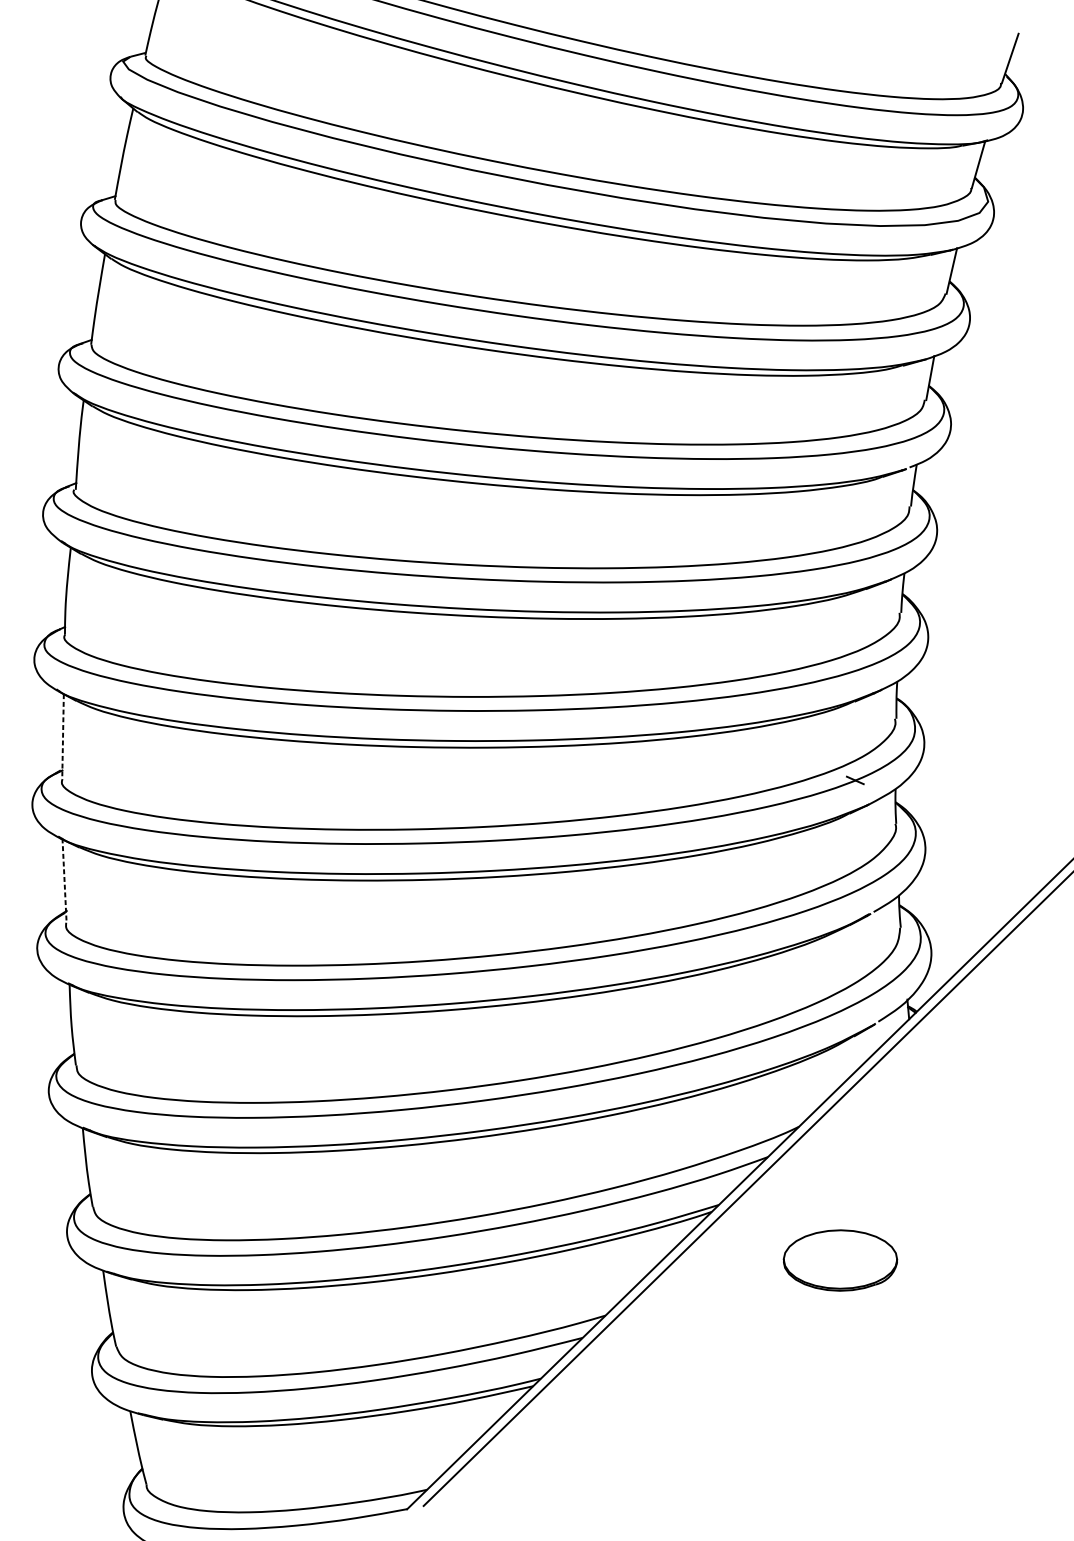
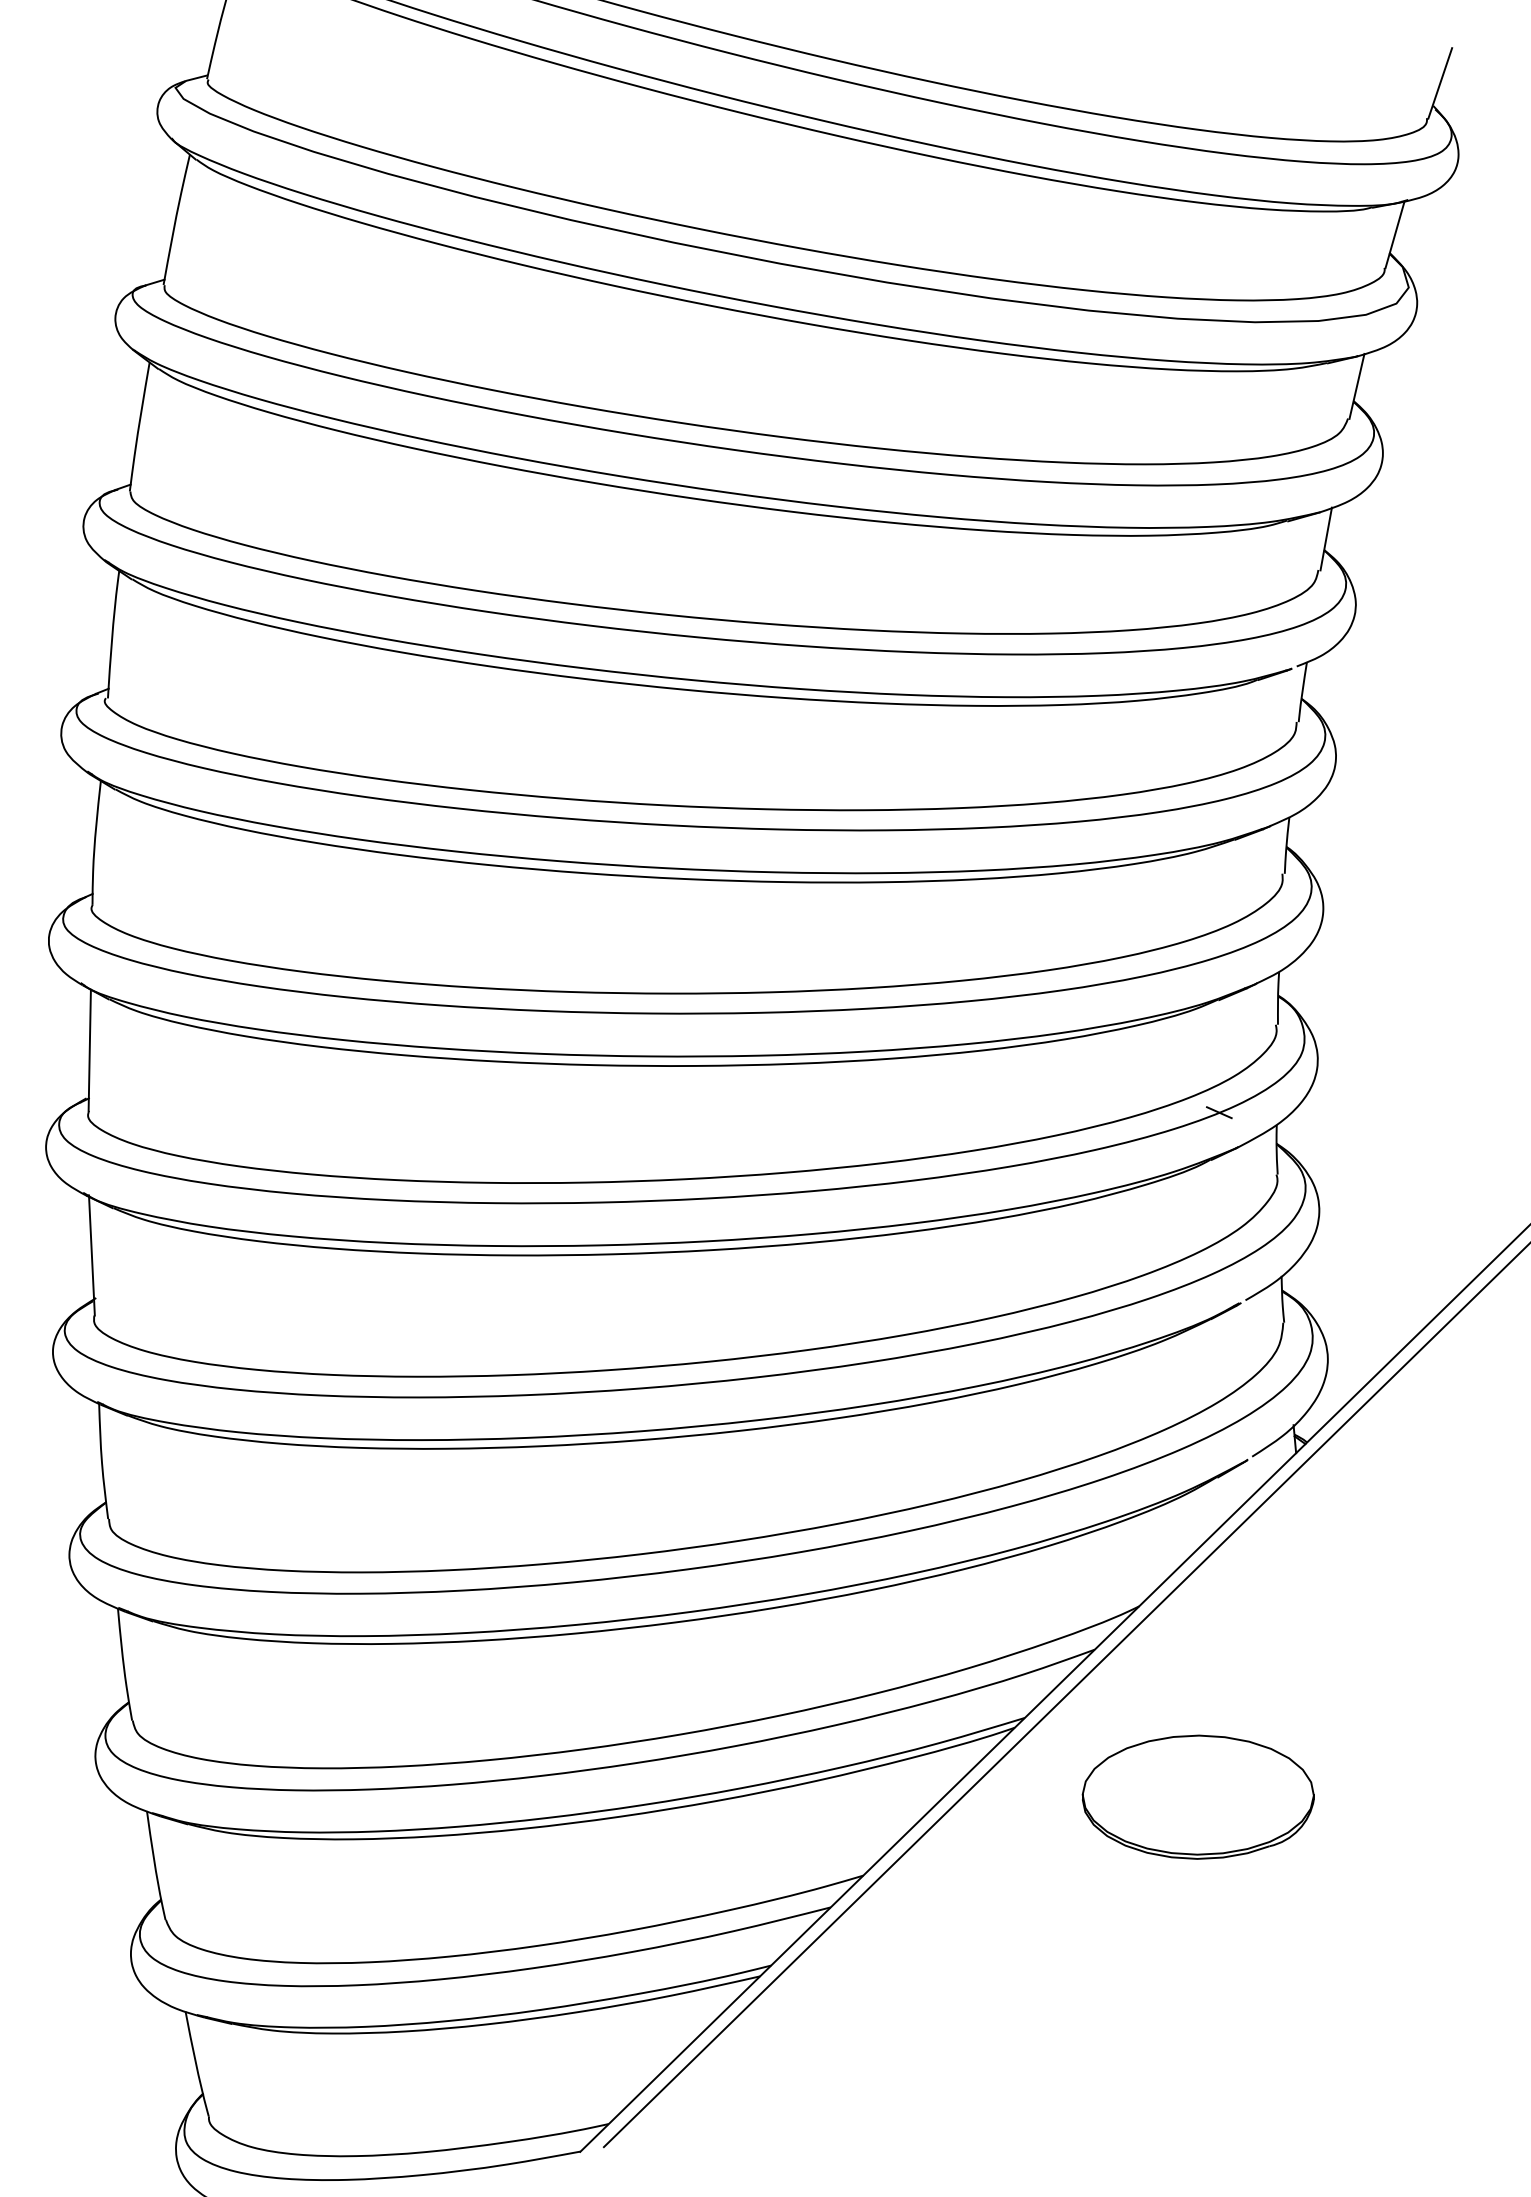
line: (62, 736) -> (89, 1050), dashed -> solid
line: (64, 880) -> (91, 1255), dashed -> solid
part: (840, 1260) -> (1197, 1796), size x1.43

